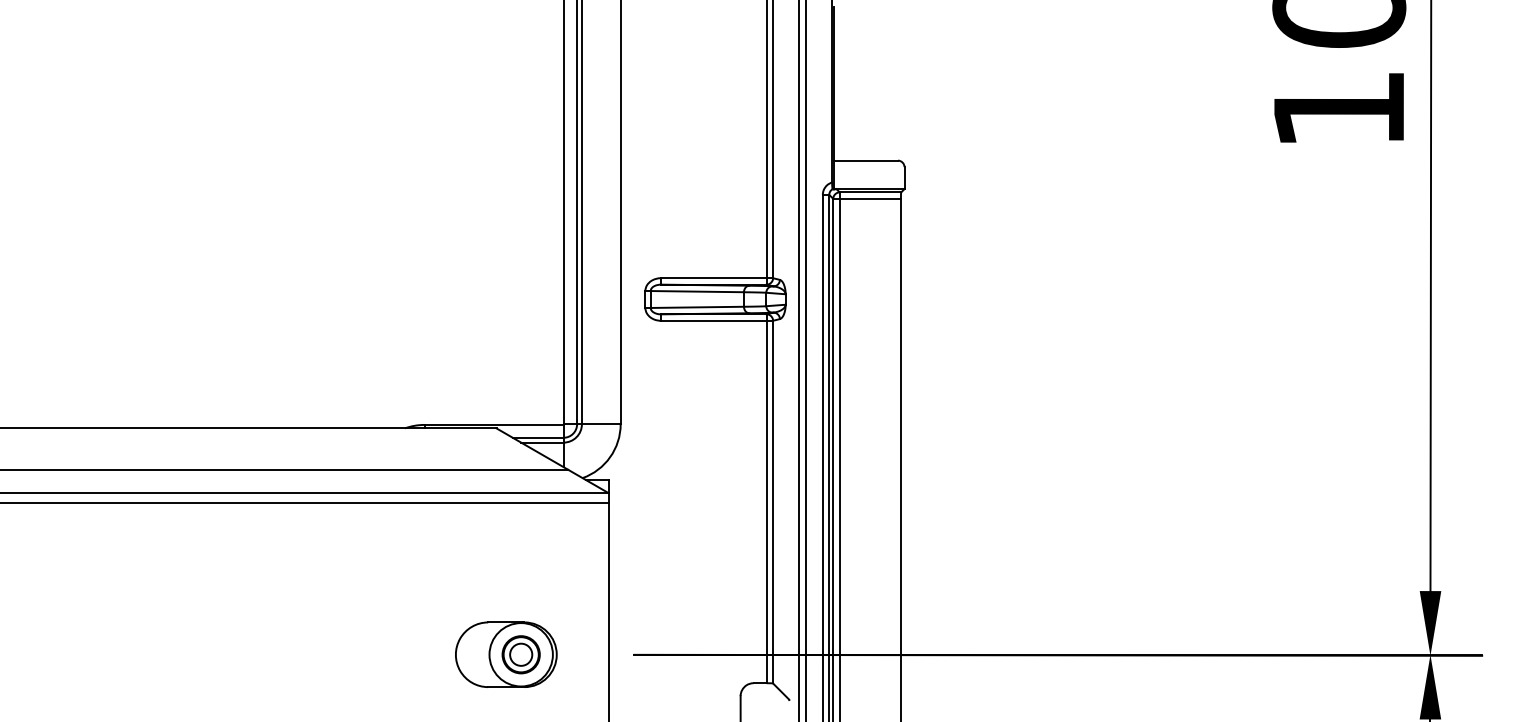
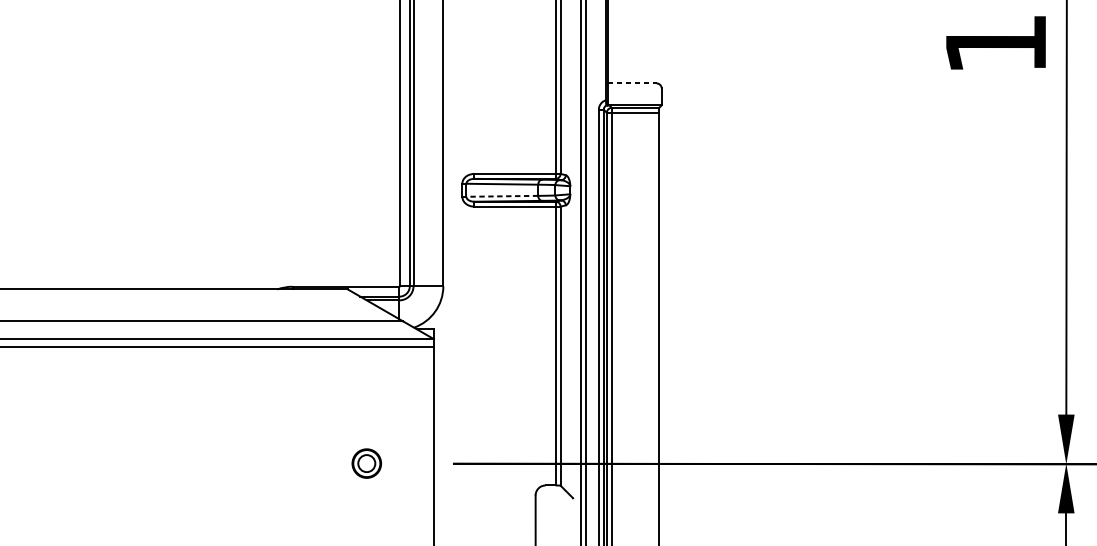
line: (866, 160) -> (632, 83), solid -> dashed
line: (697, 307) -> (502, 196), solid -> dashed
part: (506, 654) -> (355, 463), removed

